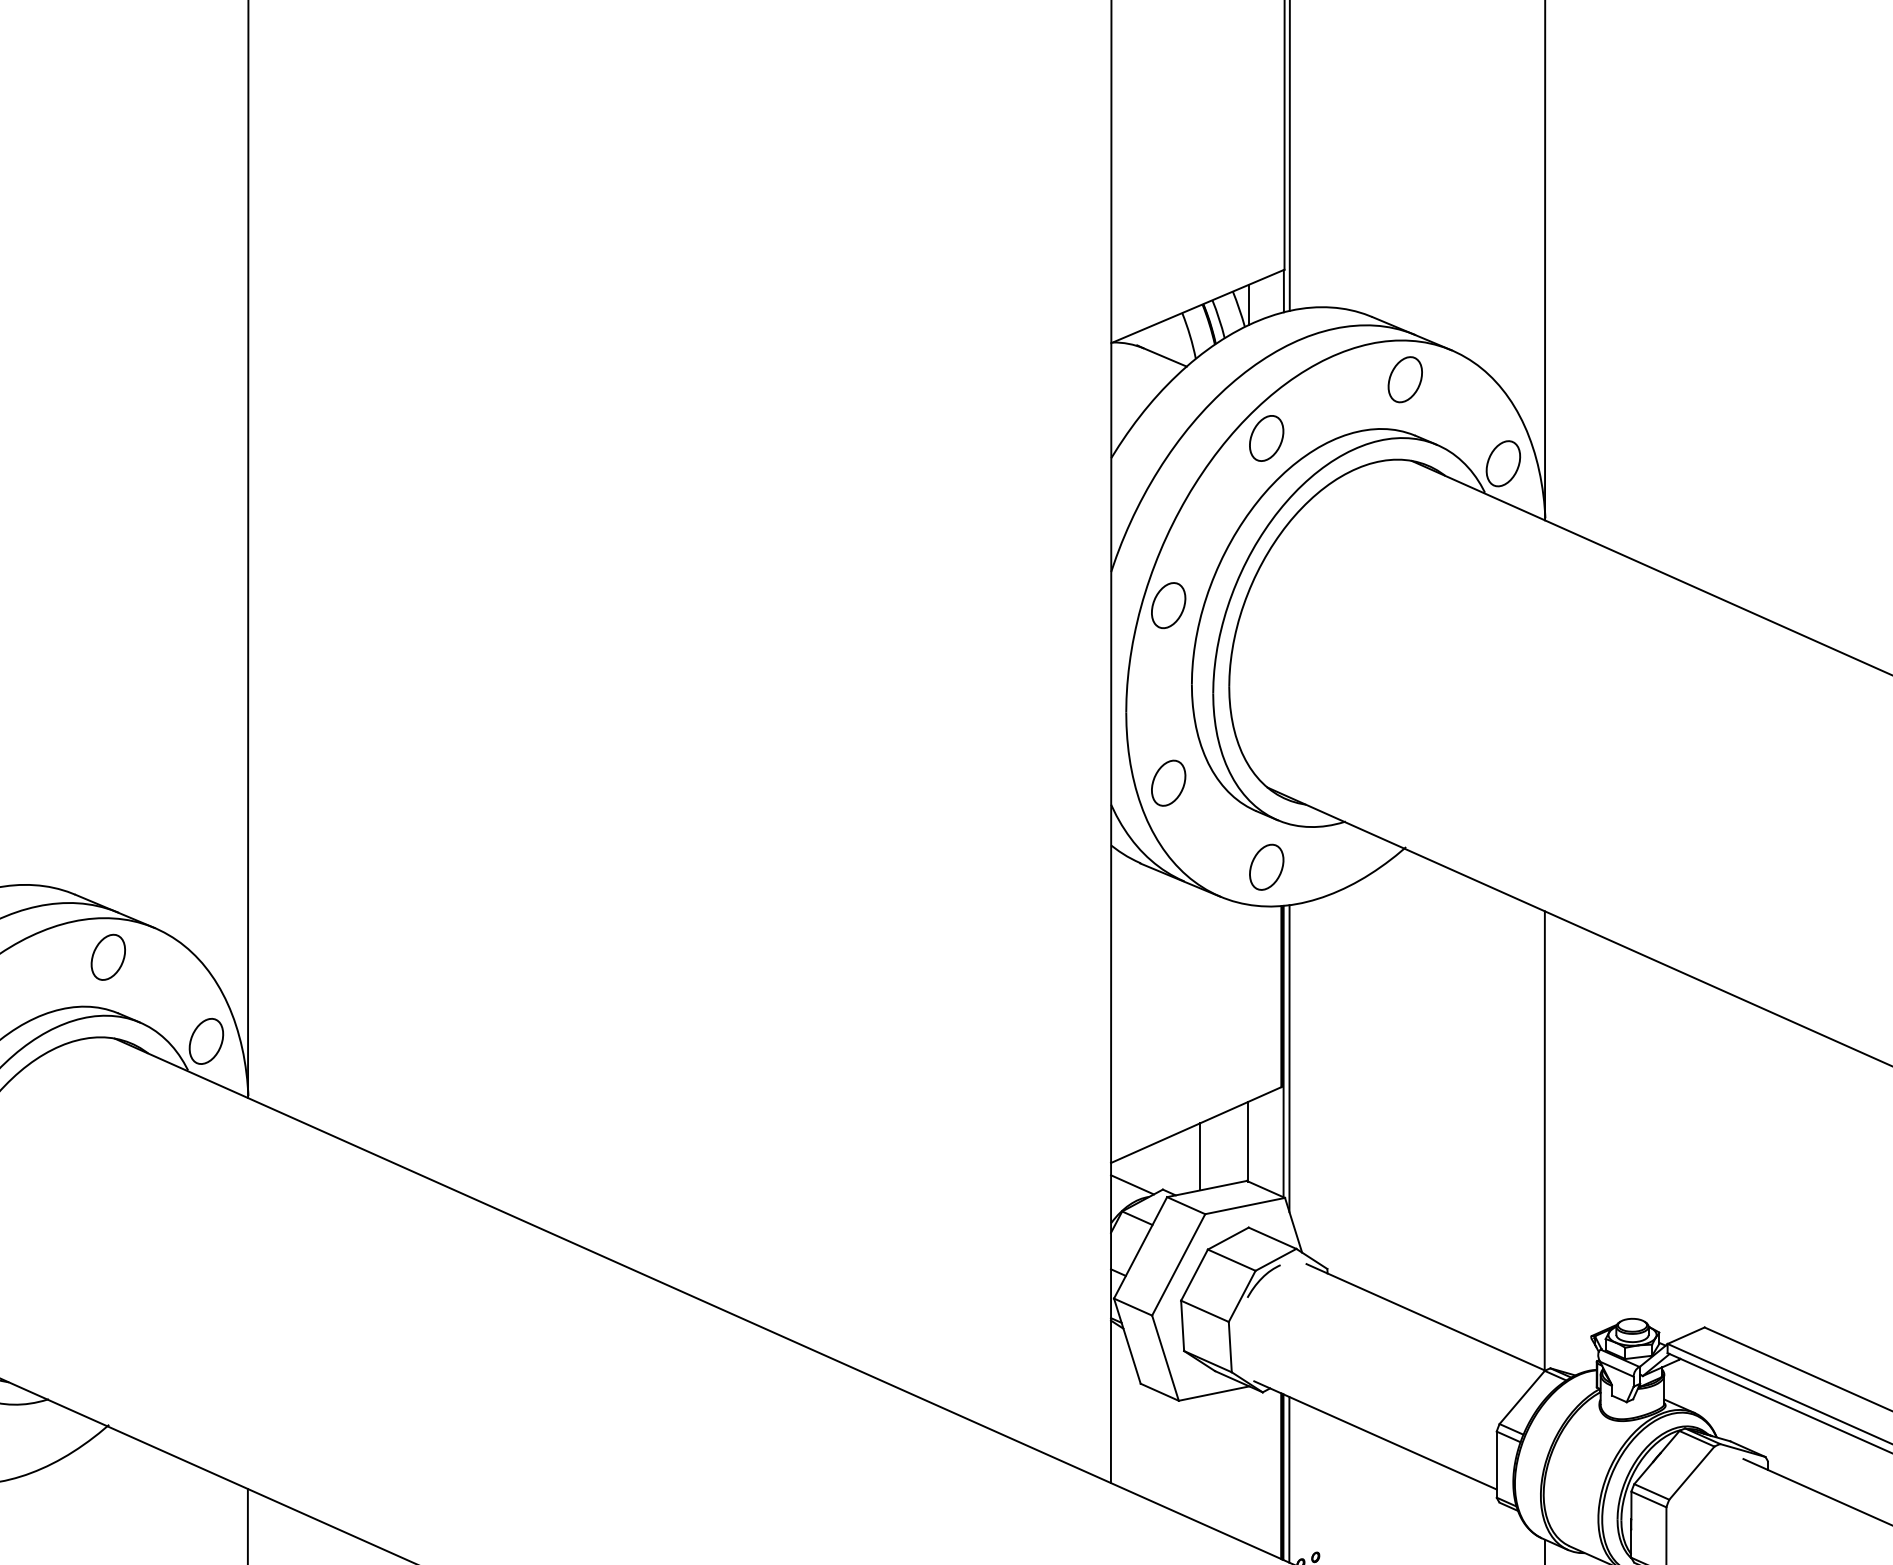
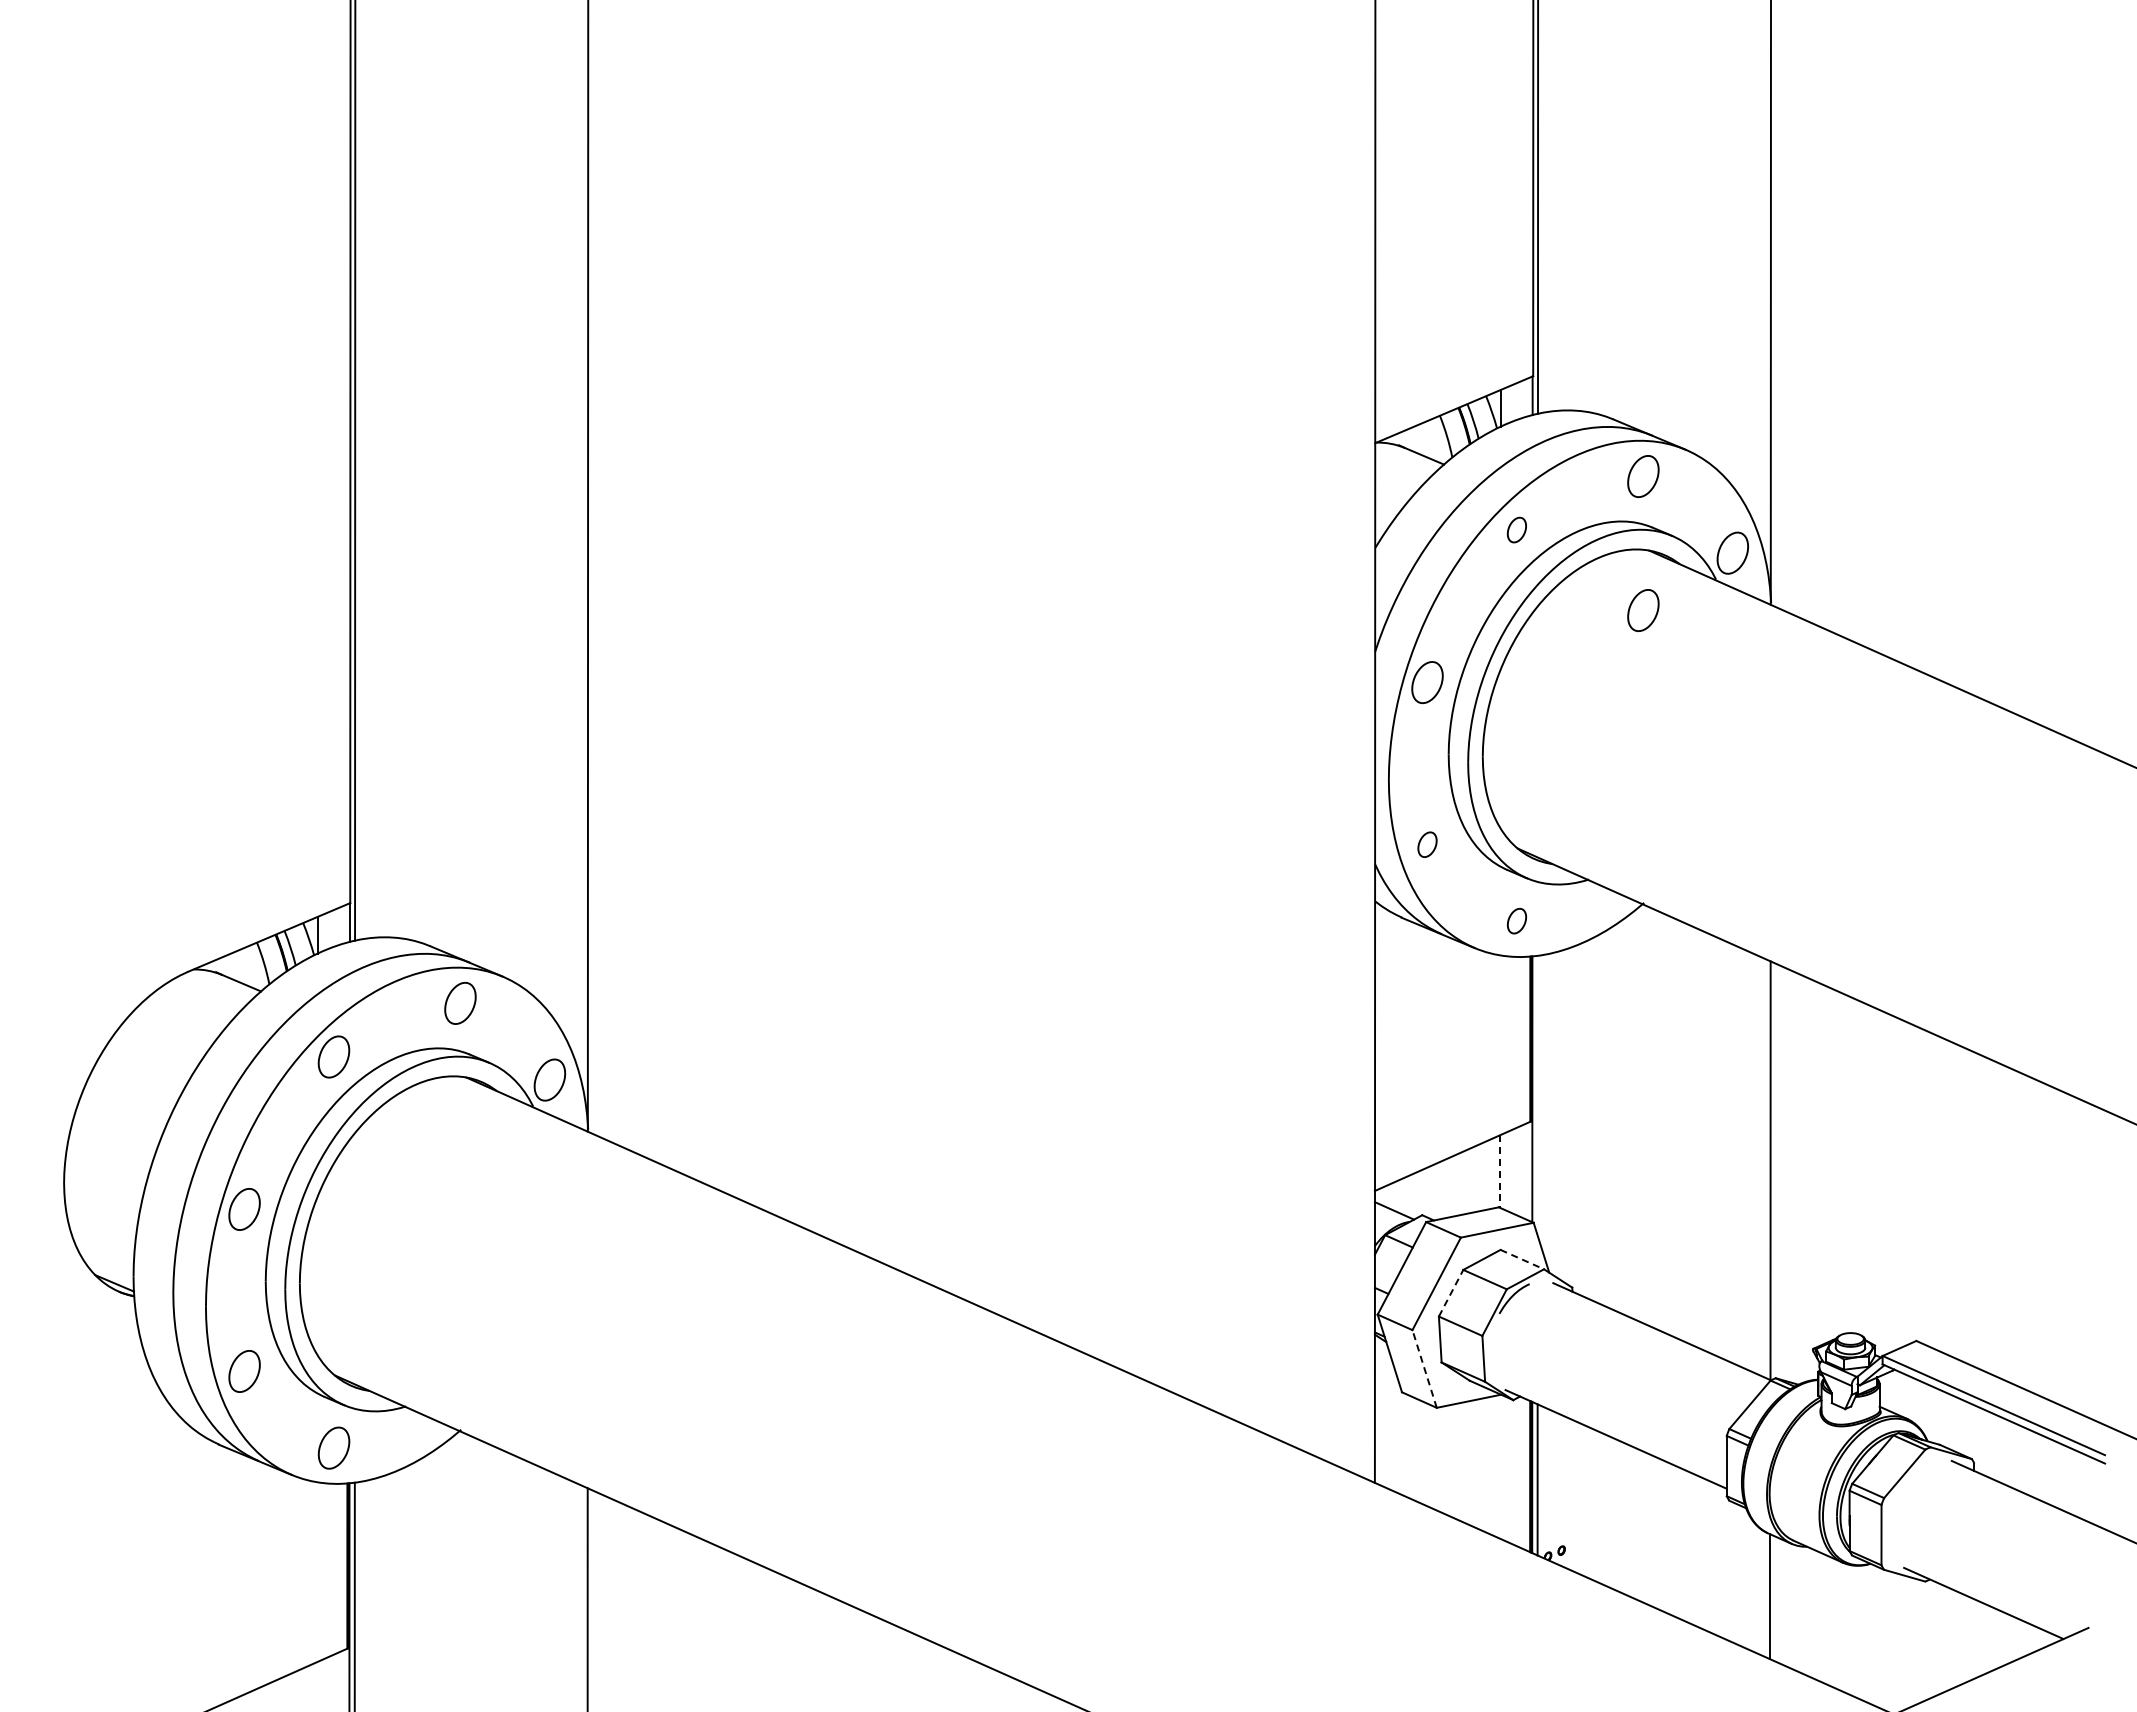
part: (1266, 437) -> (1516, 529), size x0.6
part: (1405, 526) -> (1643, 610), added
part: (1168, 783) -> (1427, 844), size x0.6
part: (1266, 866) -> (1516, 920), size x0.6
line: (1289, 1058) -> (1537, 1095), removed
line: (1248, 1142) -> (1500, 1172), solid -> dashed
line: (1200, 1155) -> (1456, 1184), removed
line: (1272, 1238) -> (1522, 1259), solid -> dashed
line: (1194, 1274) -> (1451, 1292), solid -> dashed
line: (1165, 1357) -> (1424, 1368), solid -> dashed

